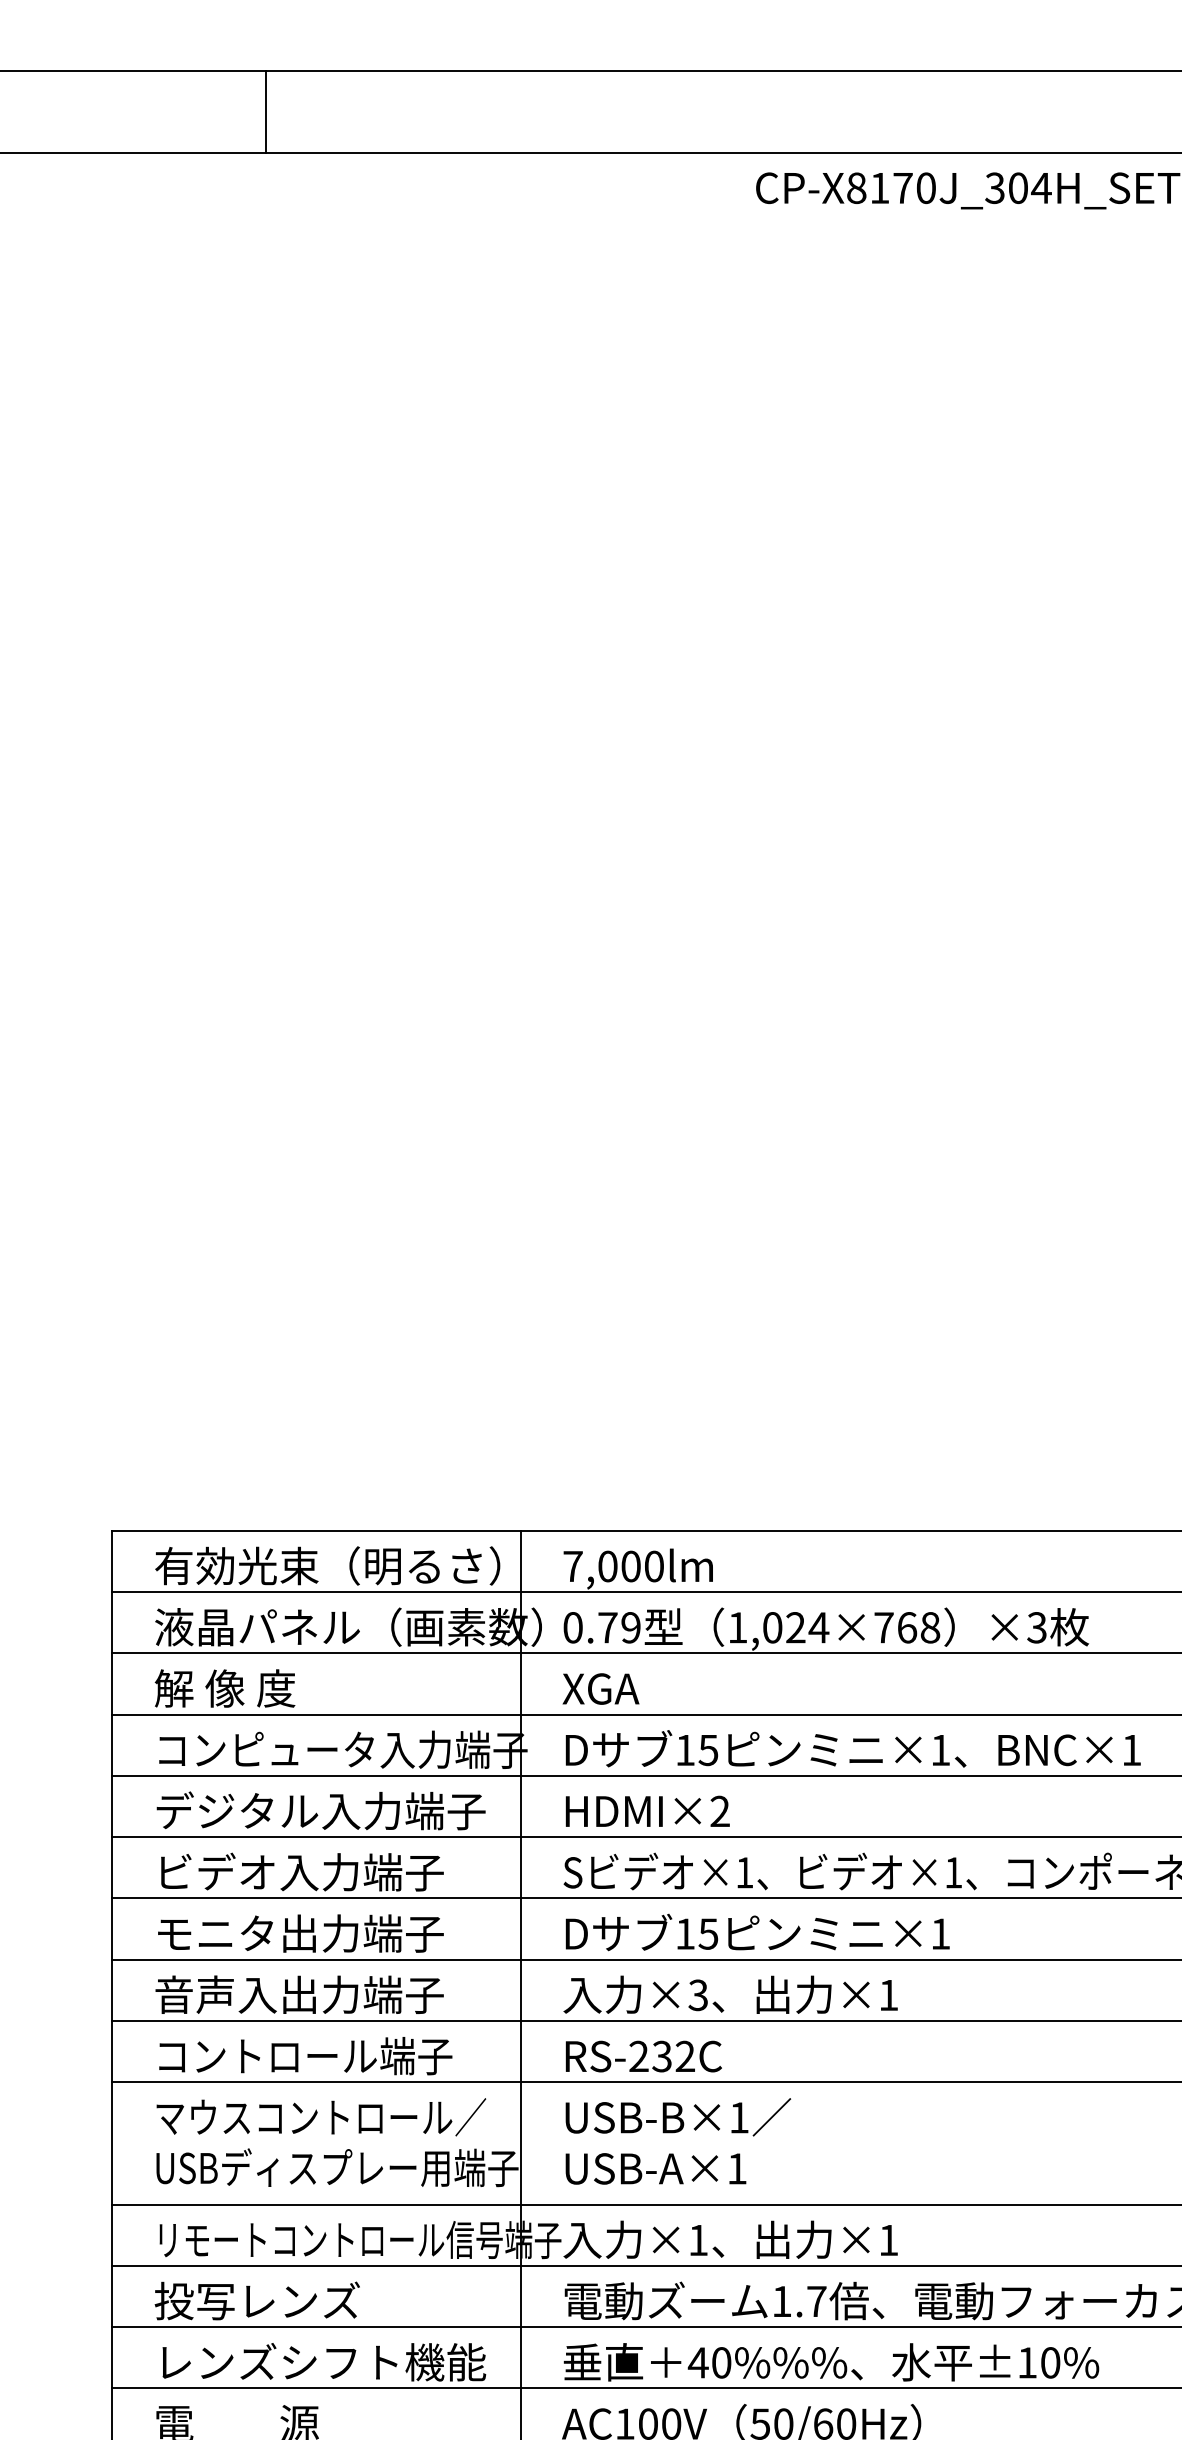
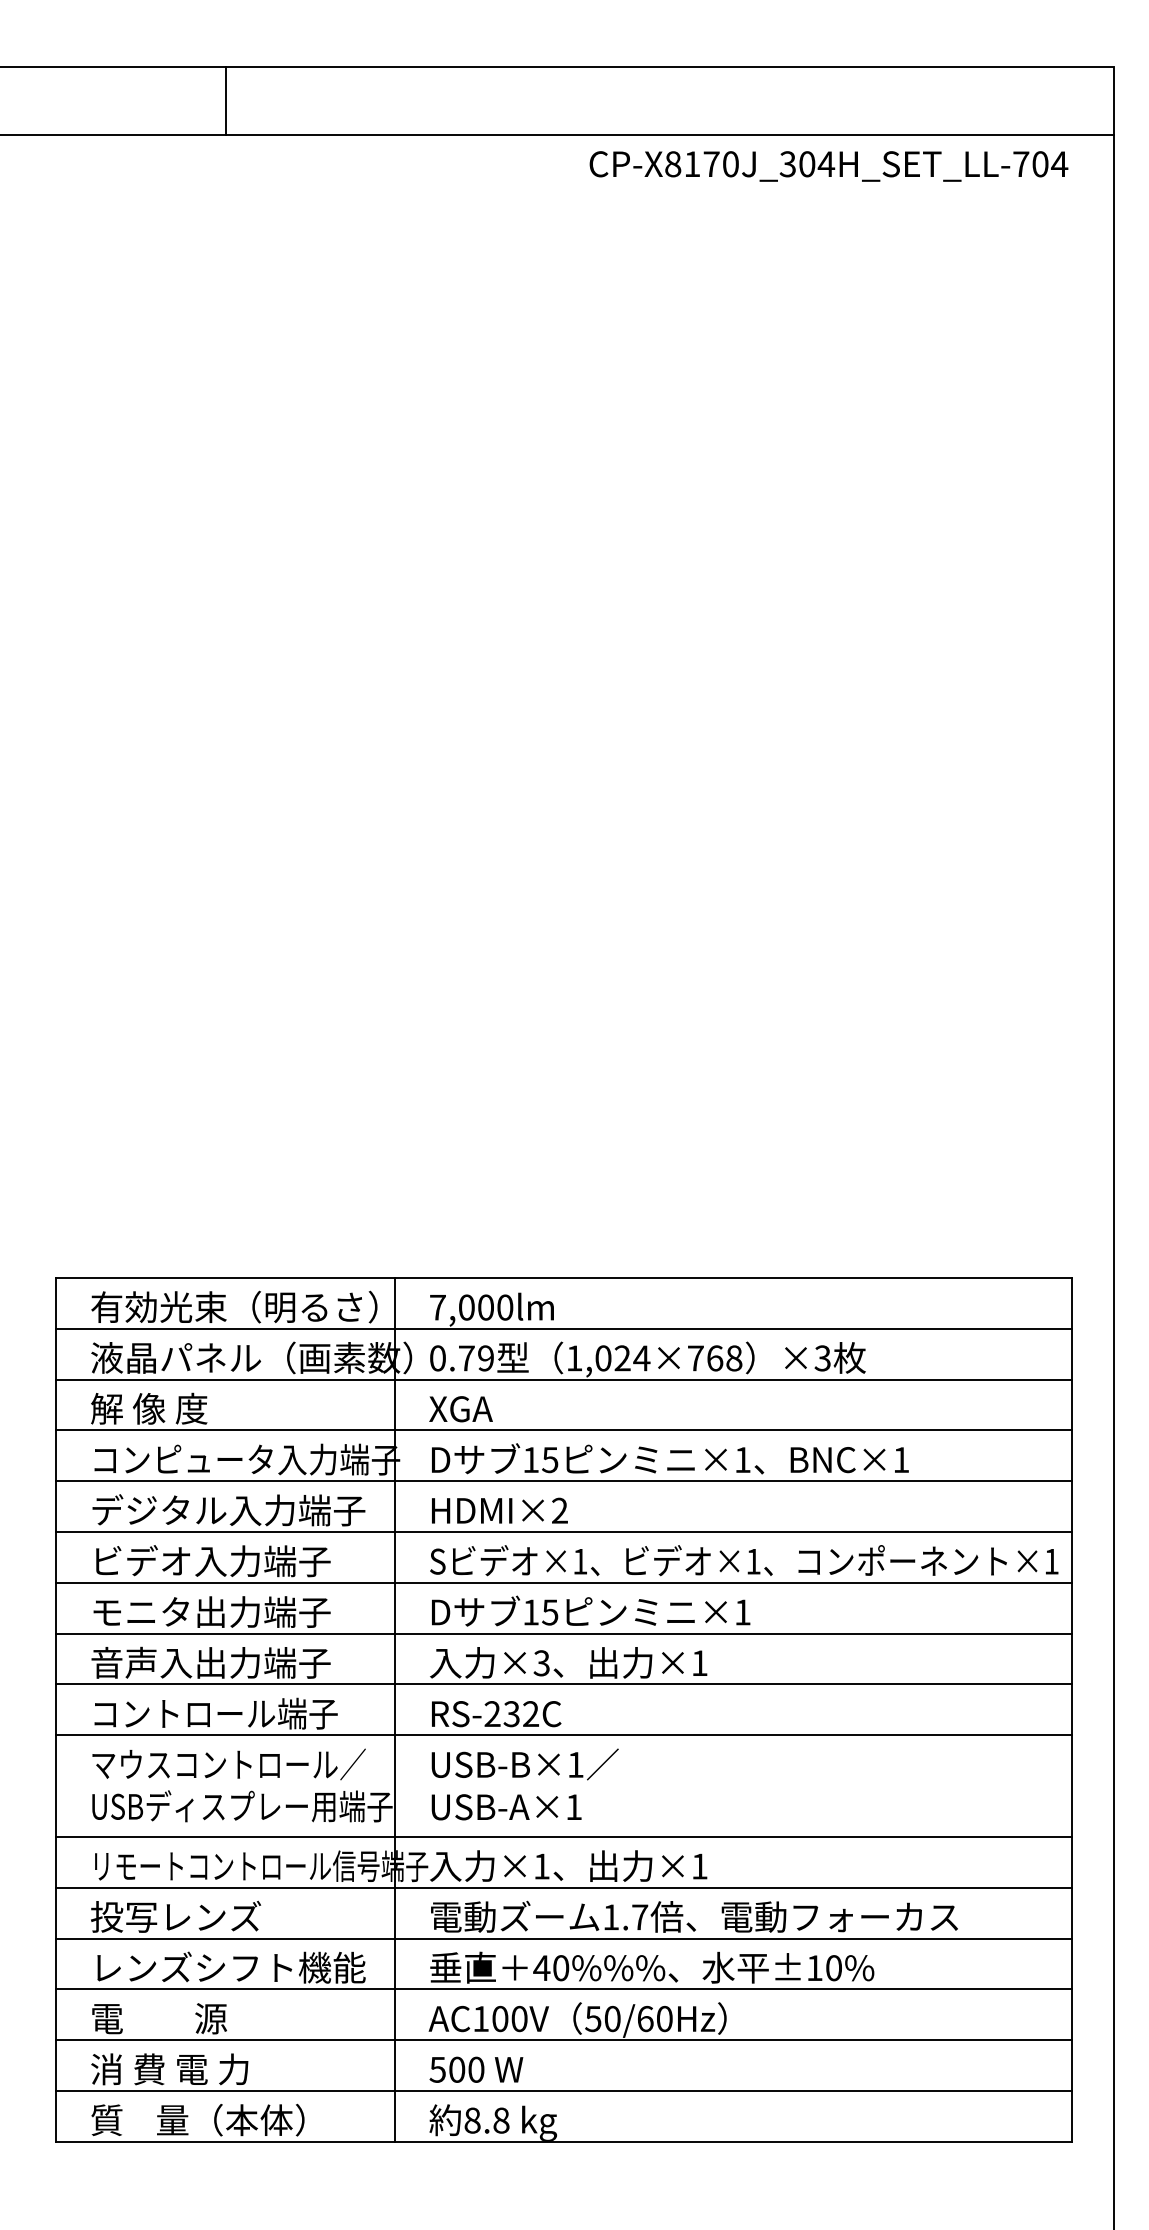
line: (265, 111) -> (225, 100), moved

